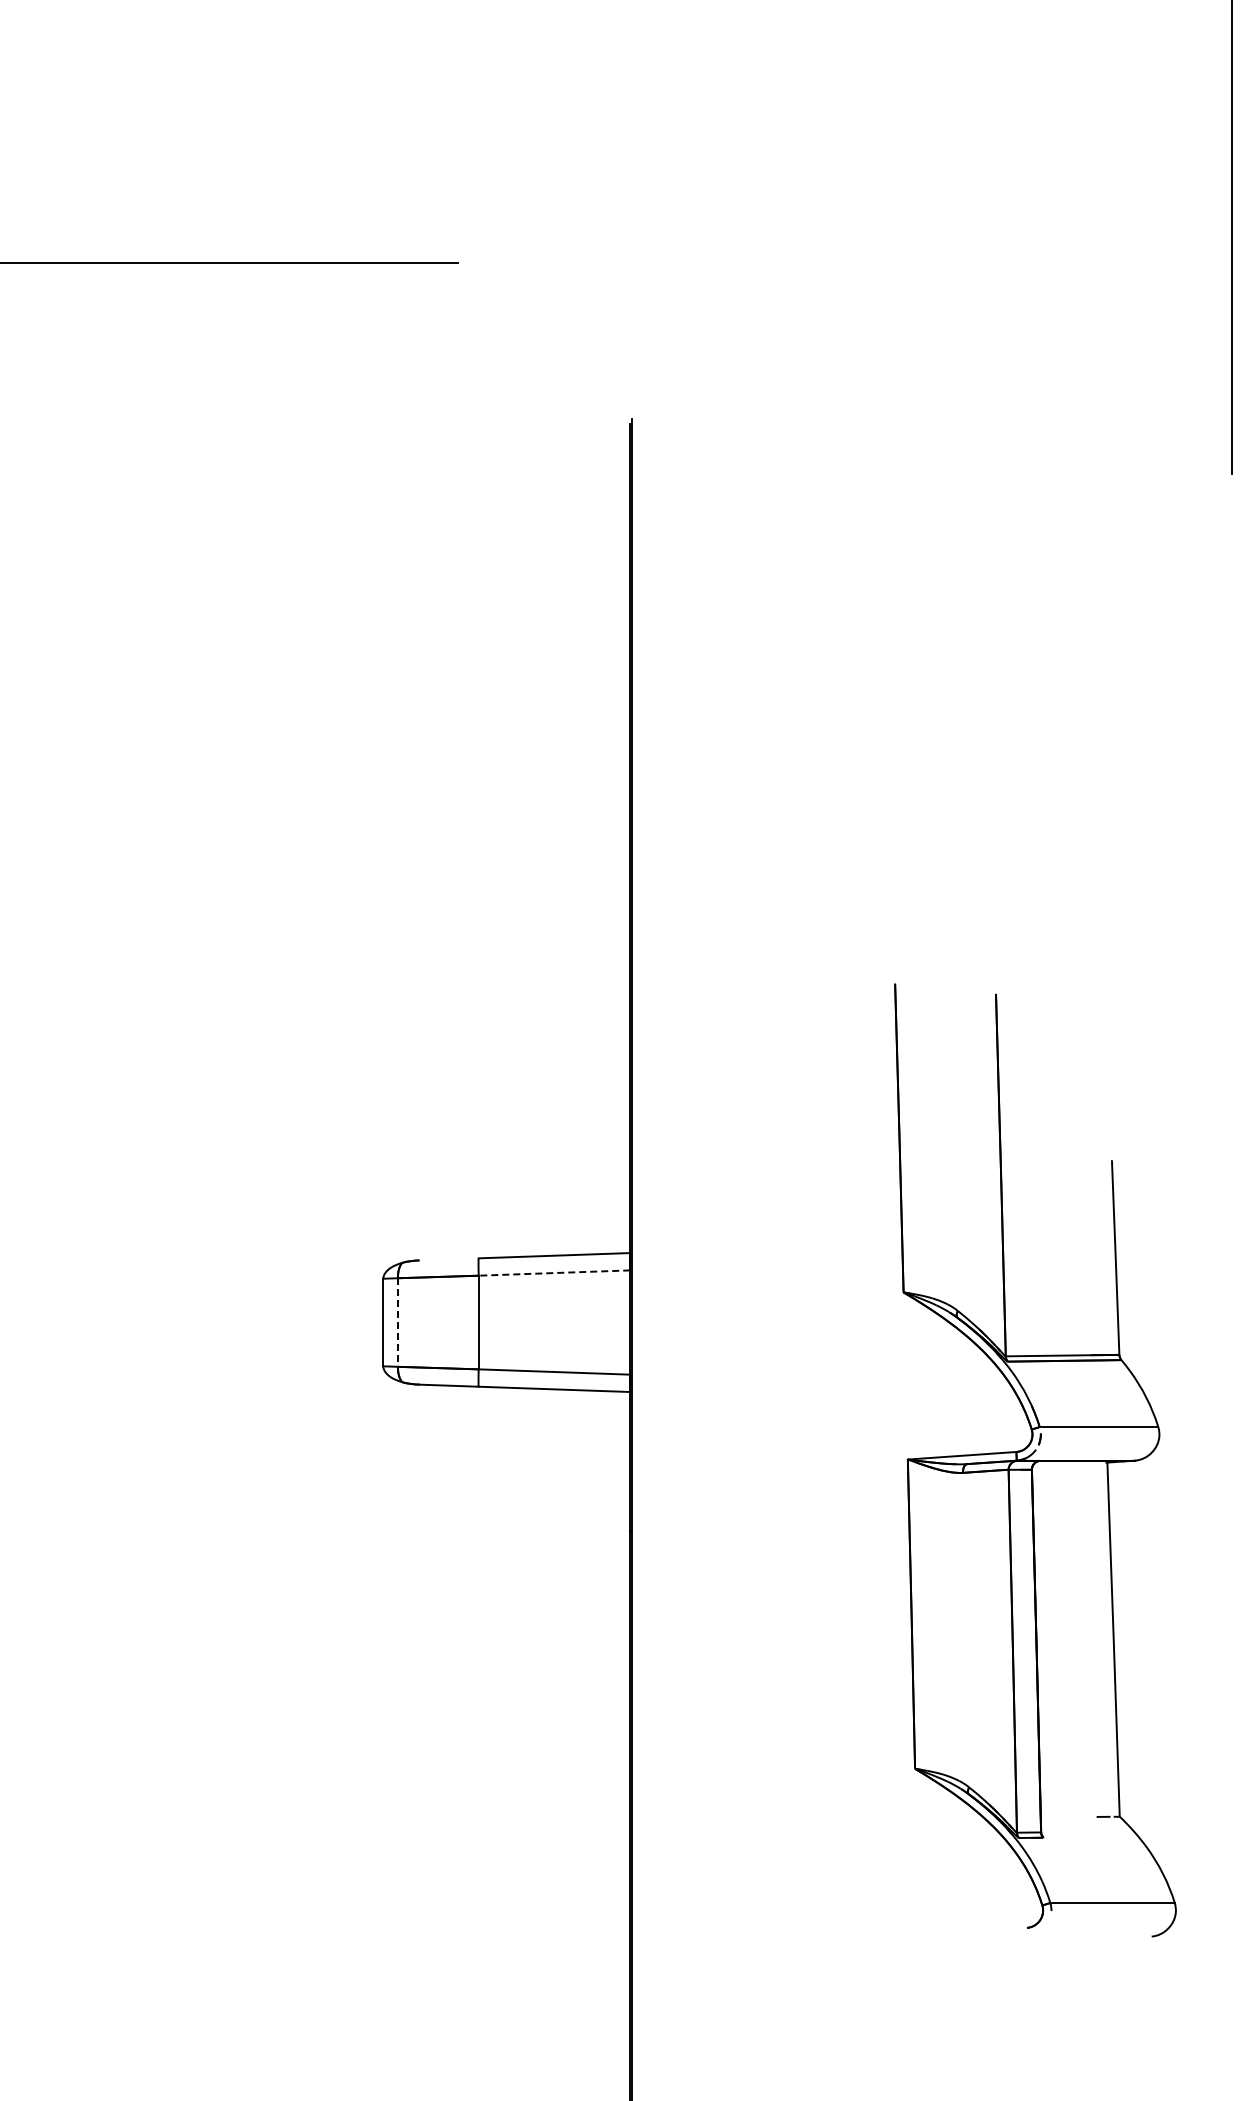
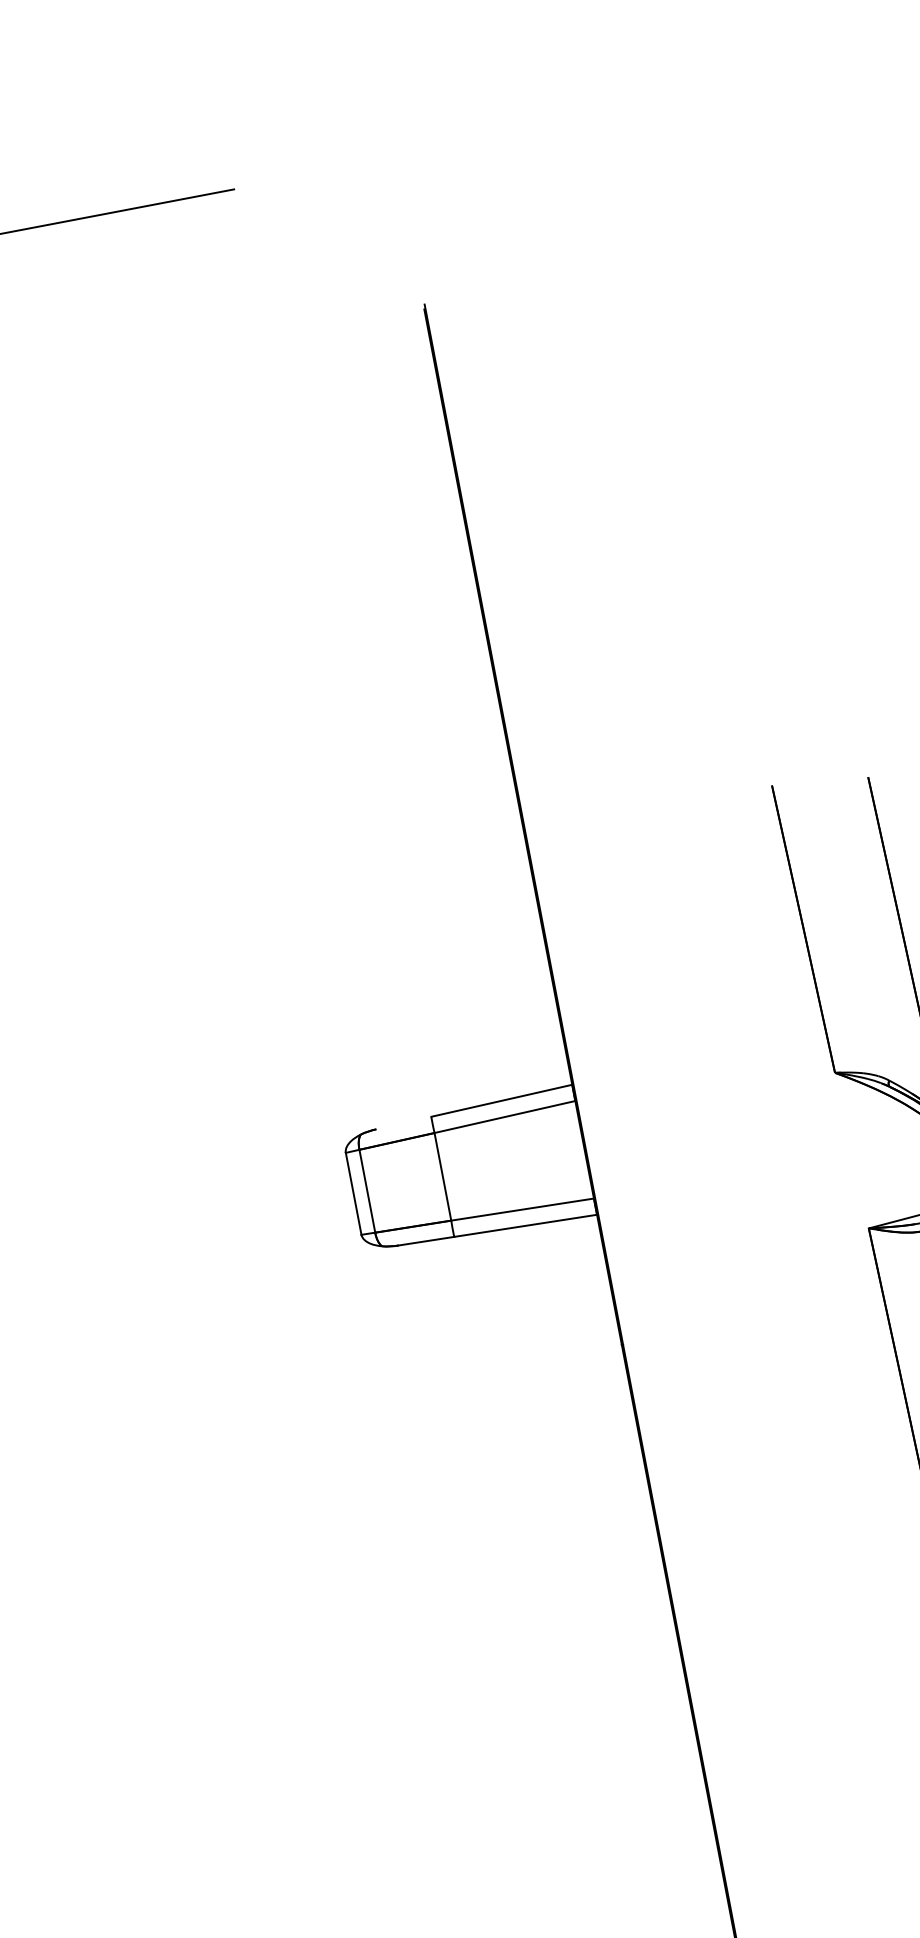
line: (554, 1273) -> (505, 1117), dashed -> solid
line: (397, 1323) -> (367, 1192), dashed -> solid

